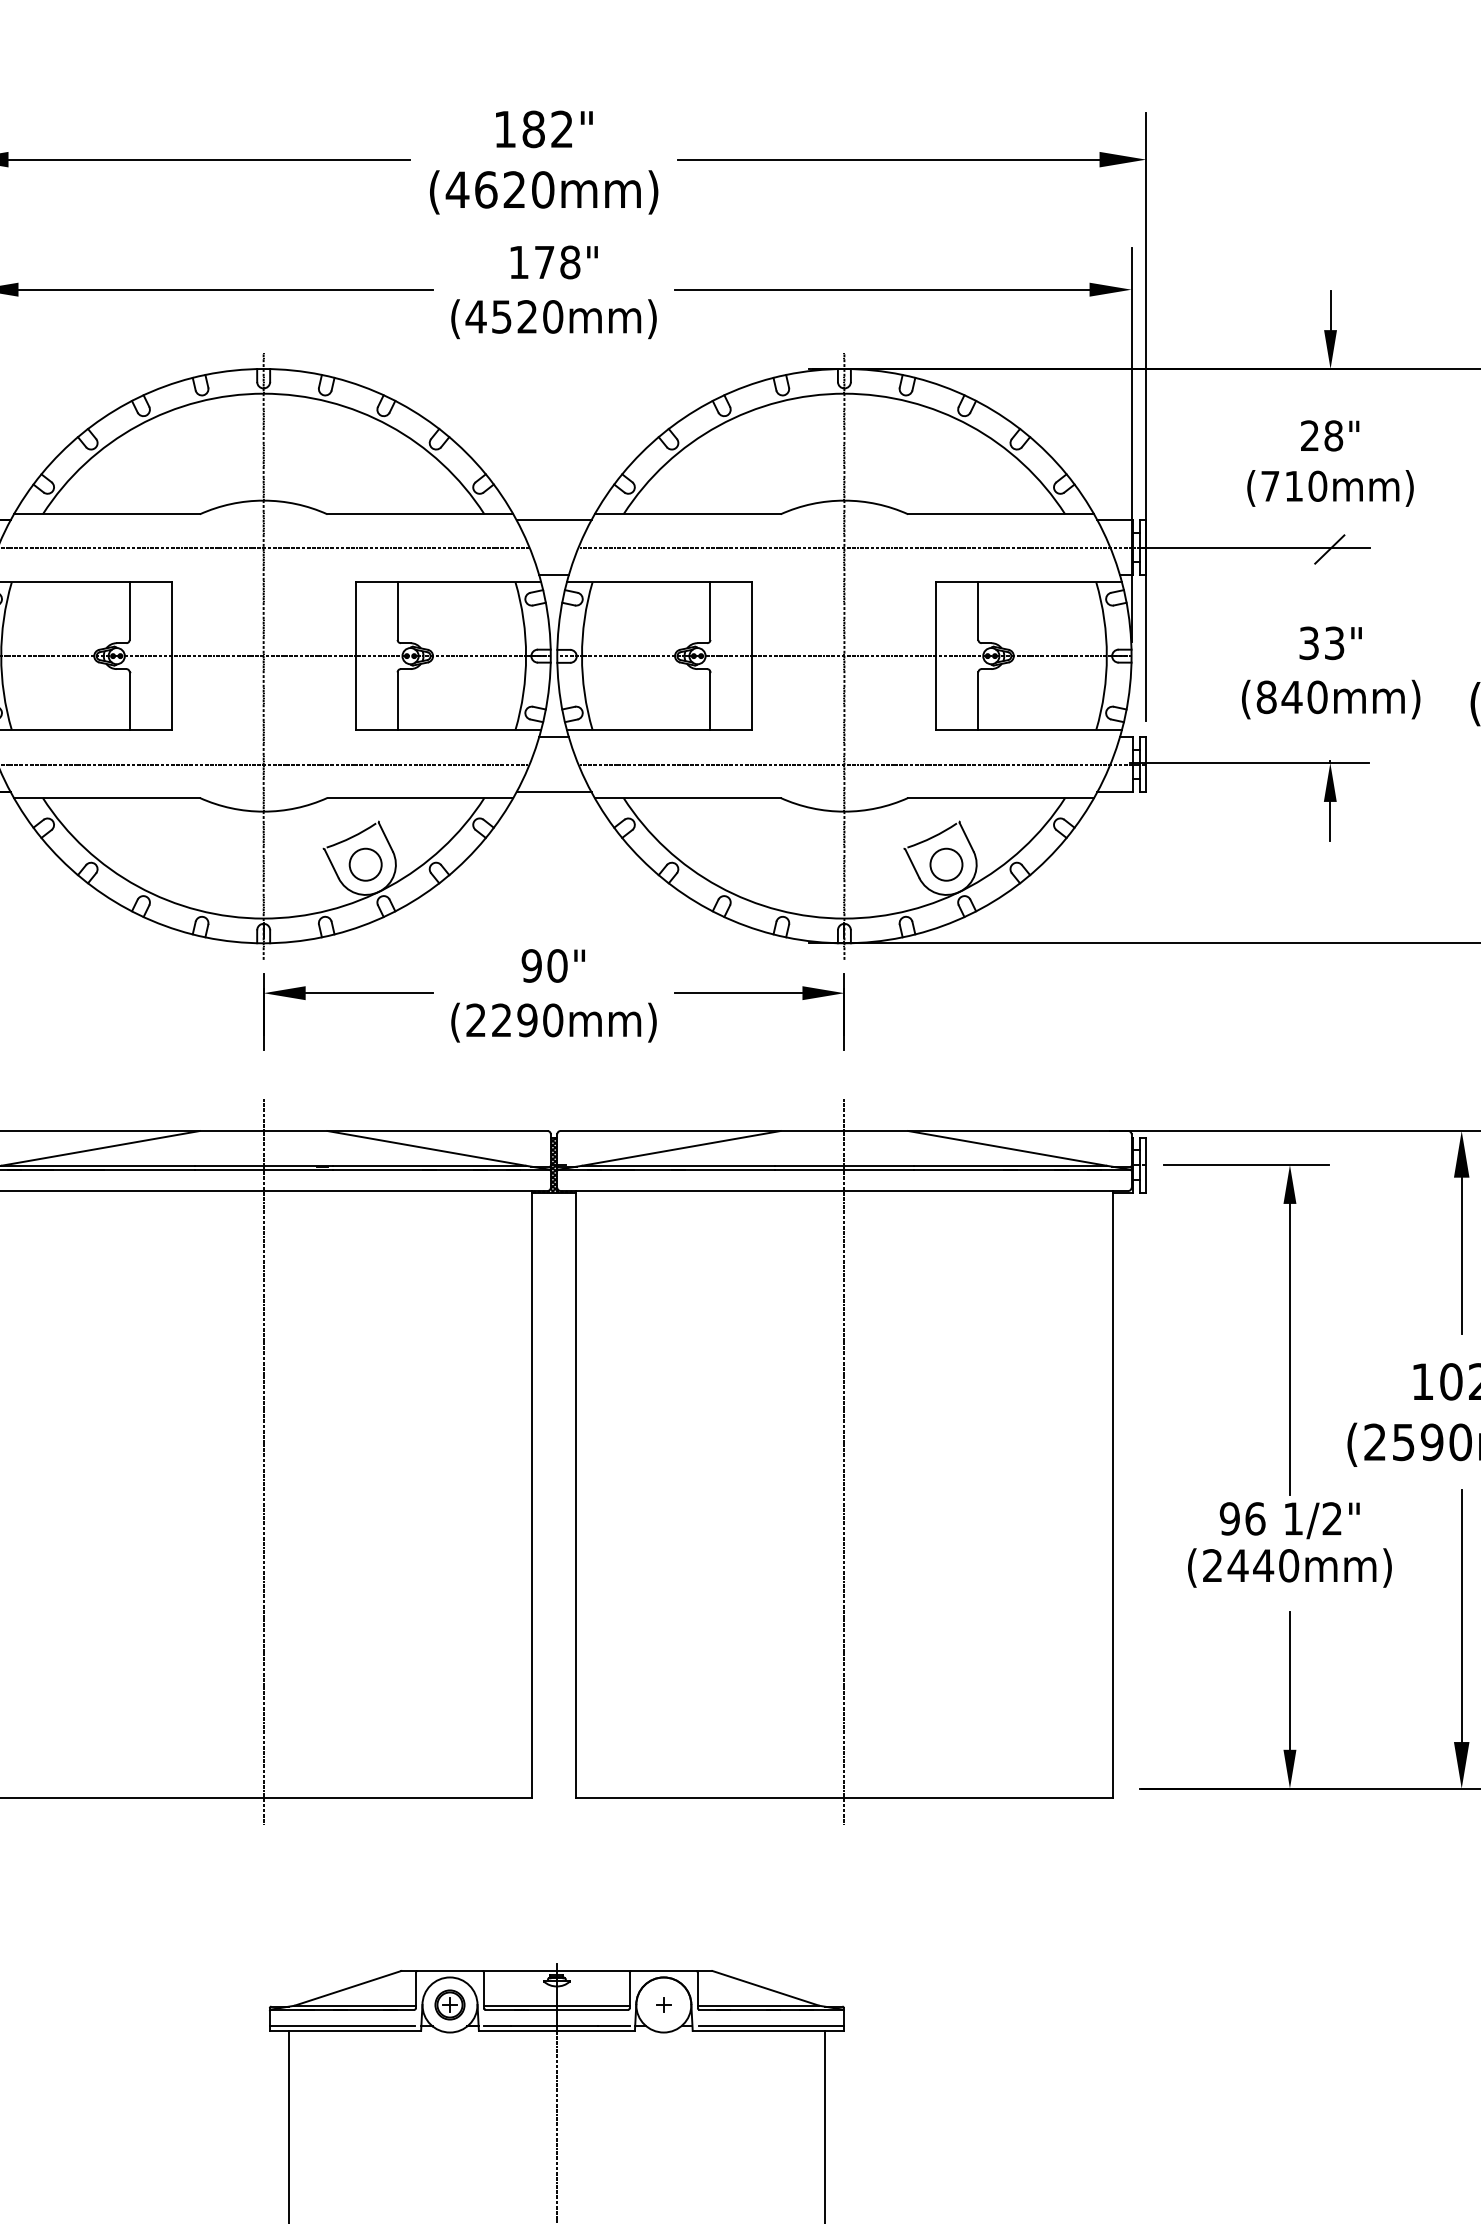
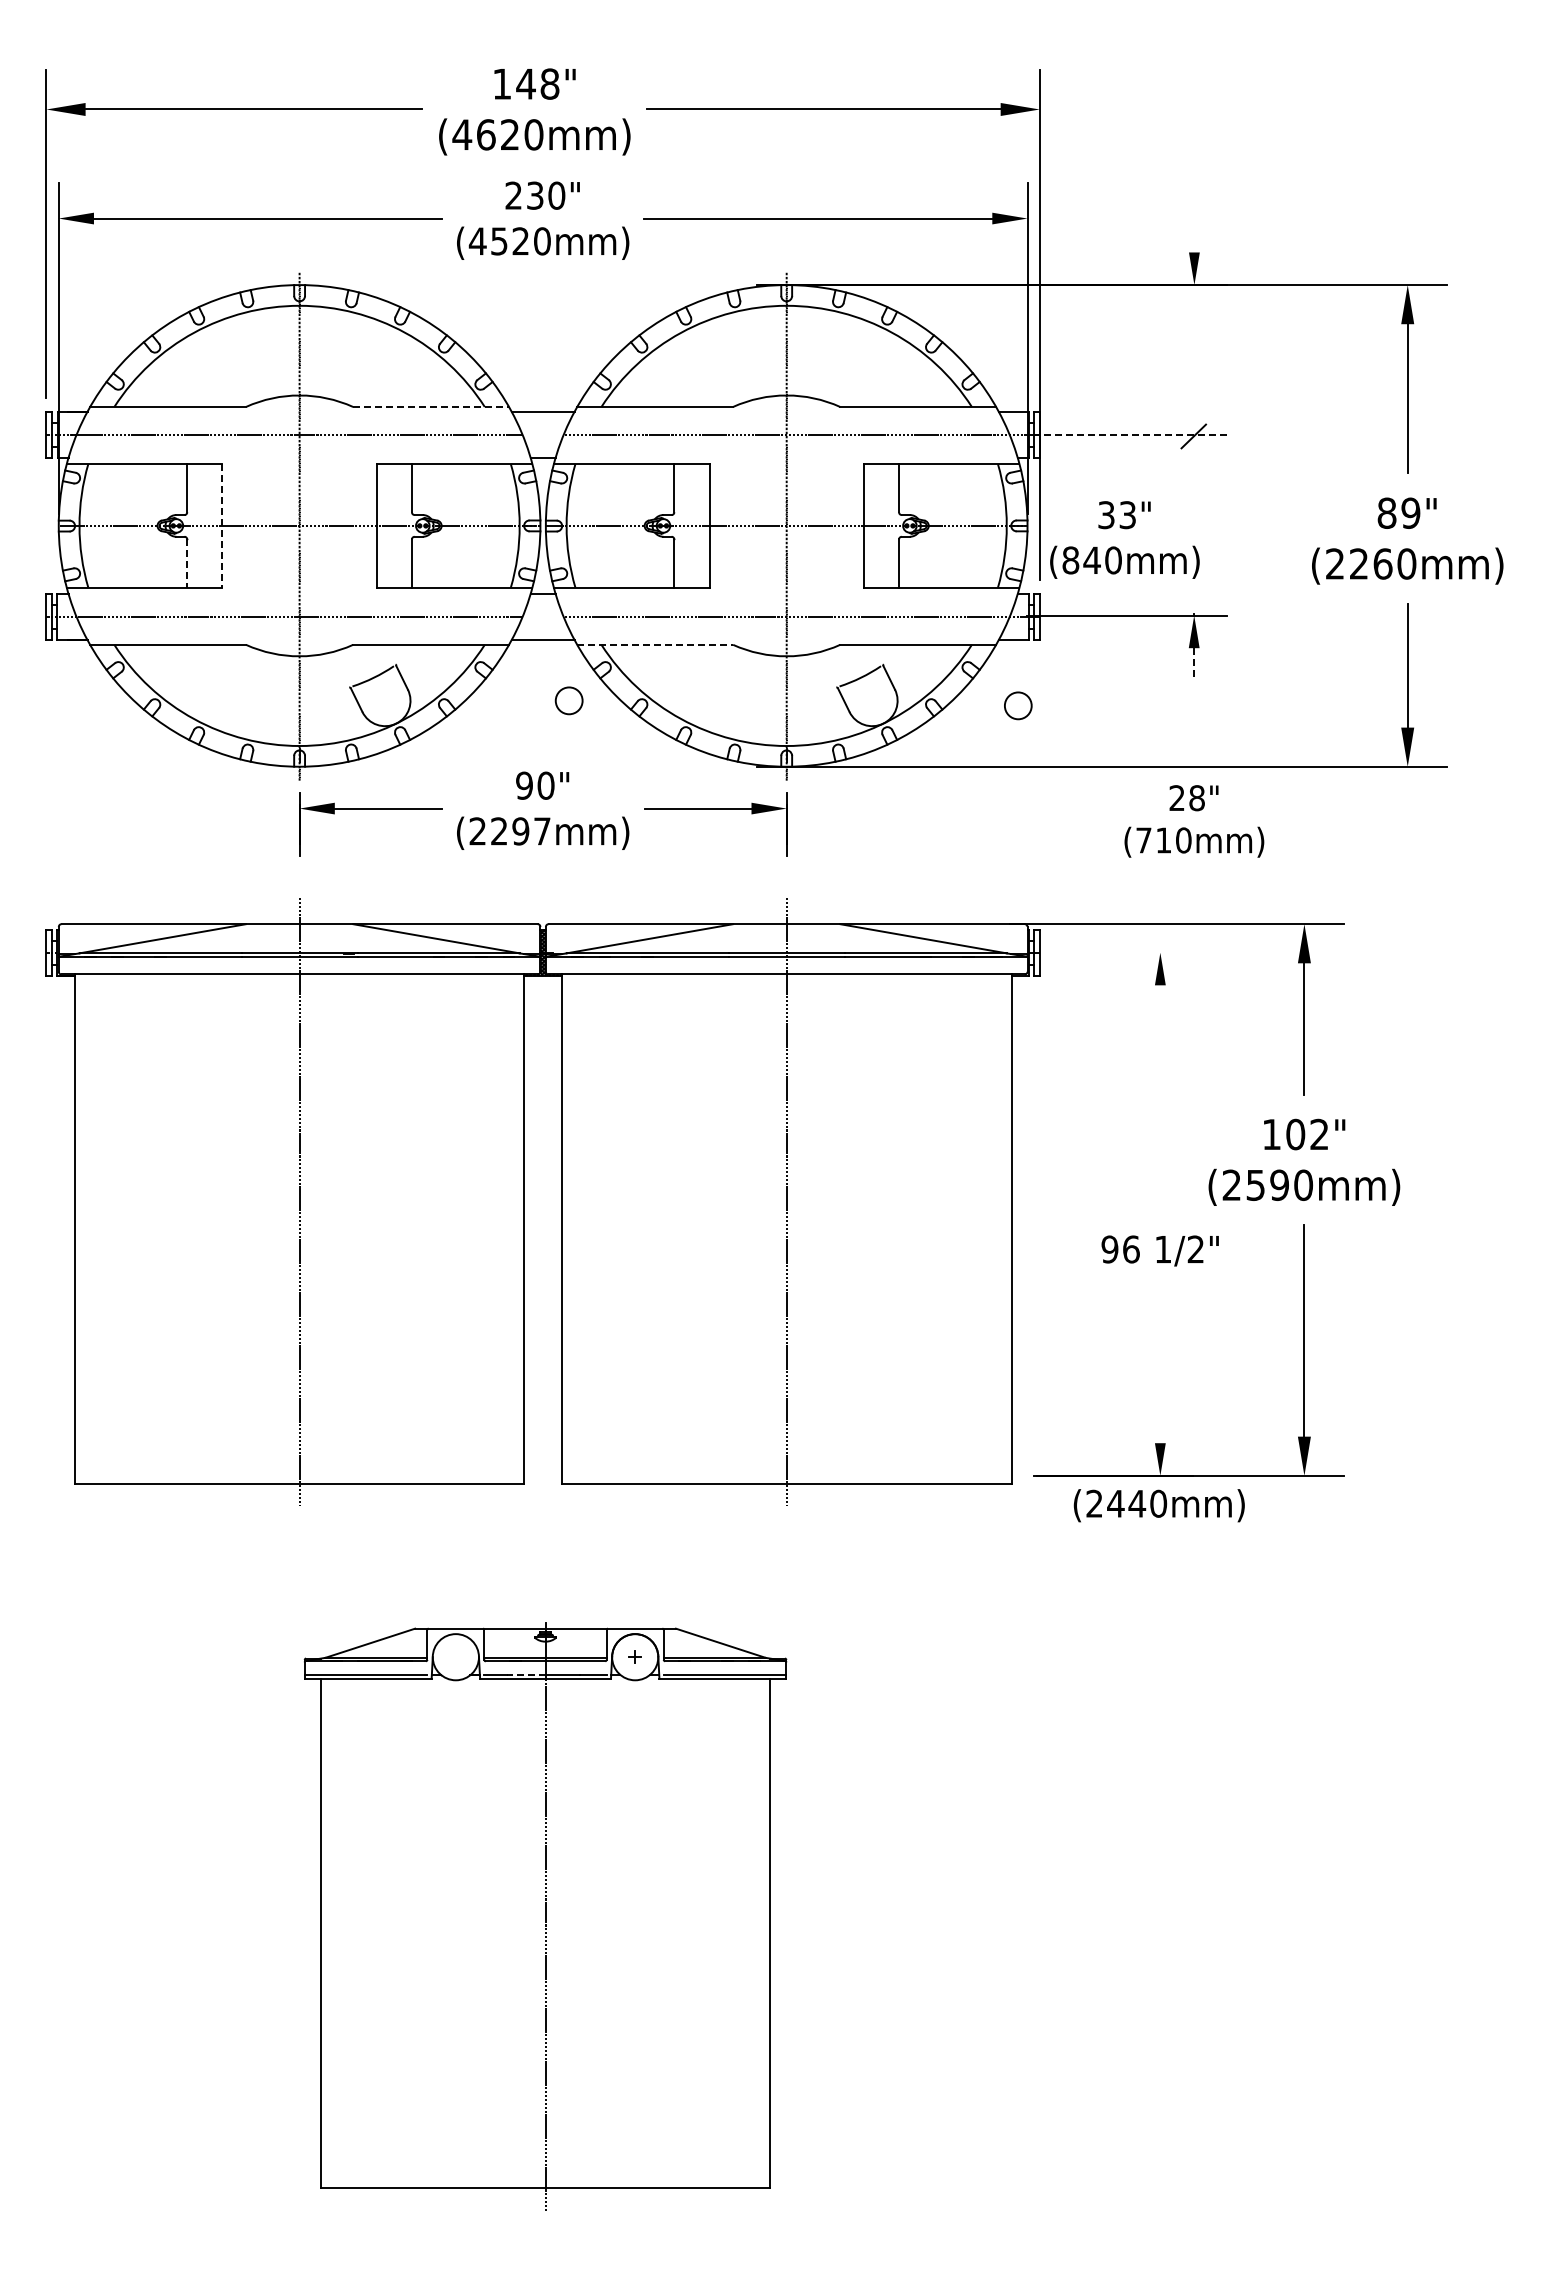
text: (547, 128) -> (537, 83), 182" -> 148"
text: (544, 262) -> (535, 195), 178" -> 230"
line: (1330, 309) -> (1194, 235), removed
text: (1330, 463) -> (1194, 821), moved
line: (420, 513) -> (431, 406), solid -> dashed
line: (1254, 547) -> (1130, 434), solid -> dashed
line: (171, 655) -> (222, 525), solid -> dashed
text: (1330, 672) -> (1124, 539), moved
line: (130, 702) -> (187, 564), solid -> dashed
line: (688, 797) -> (655, 644), solid -> dashed
line: (1330, 821) -> (1194, 664), solid -> dashed
circle: (364, 864) -> (568, 700), moved
circle: (946, 864) -> (1018, 705), moved
text: (553, 1020) -> (542, 831), (2290mm) -> (2297mm)
line: (1245, 1164) -> (1123, 952), removed
line: (1290, 1349) -> (1160, 1107), removed
text: (1288, 1567) -> (1158, 1505), moved
line: (1290, 1681) -> (1160, 1385), removed
part: (449, 2005) -> (455, 1657), removed
line: (533, 2025) -> (525, 1674), solid -> dashed

